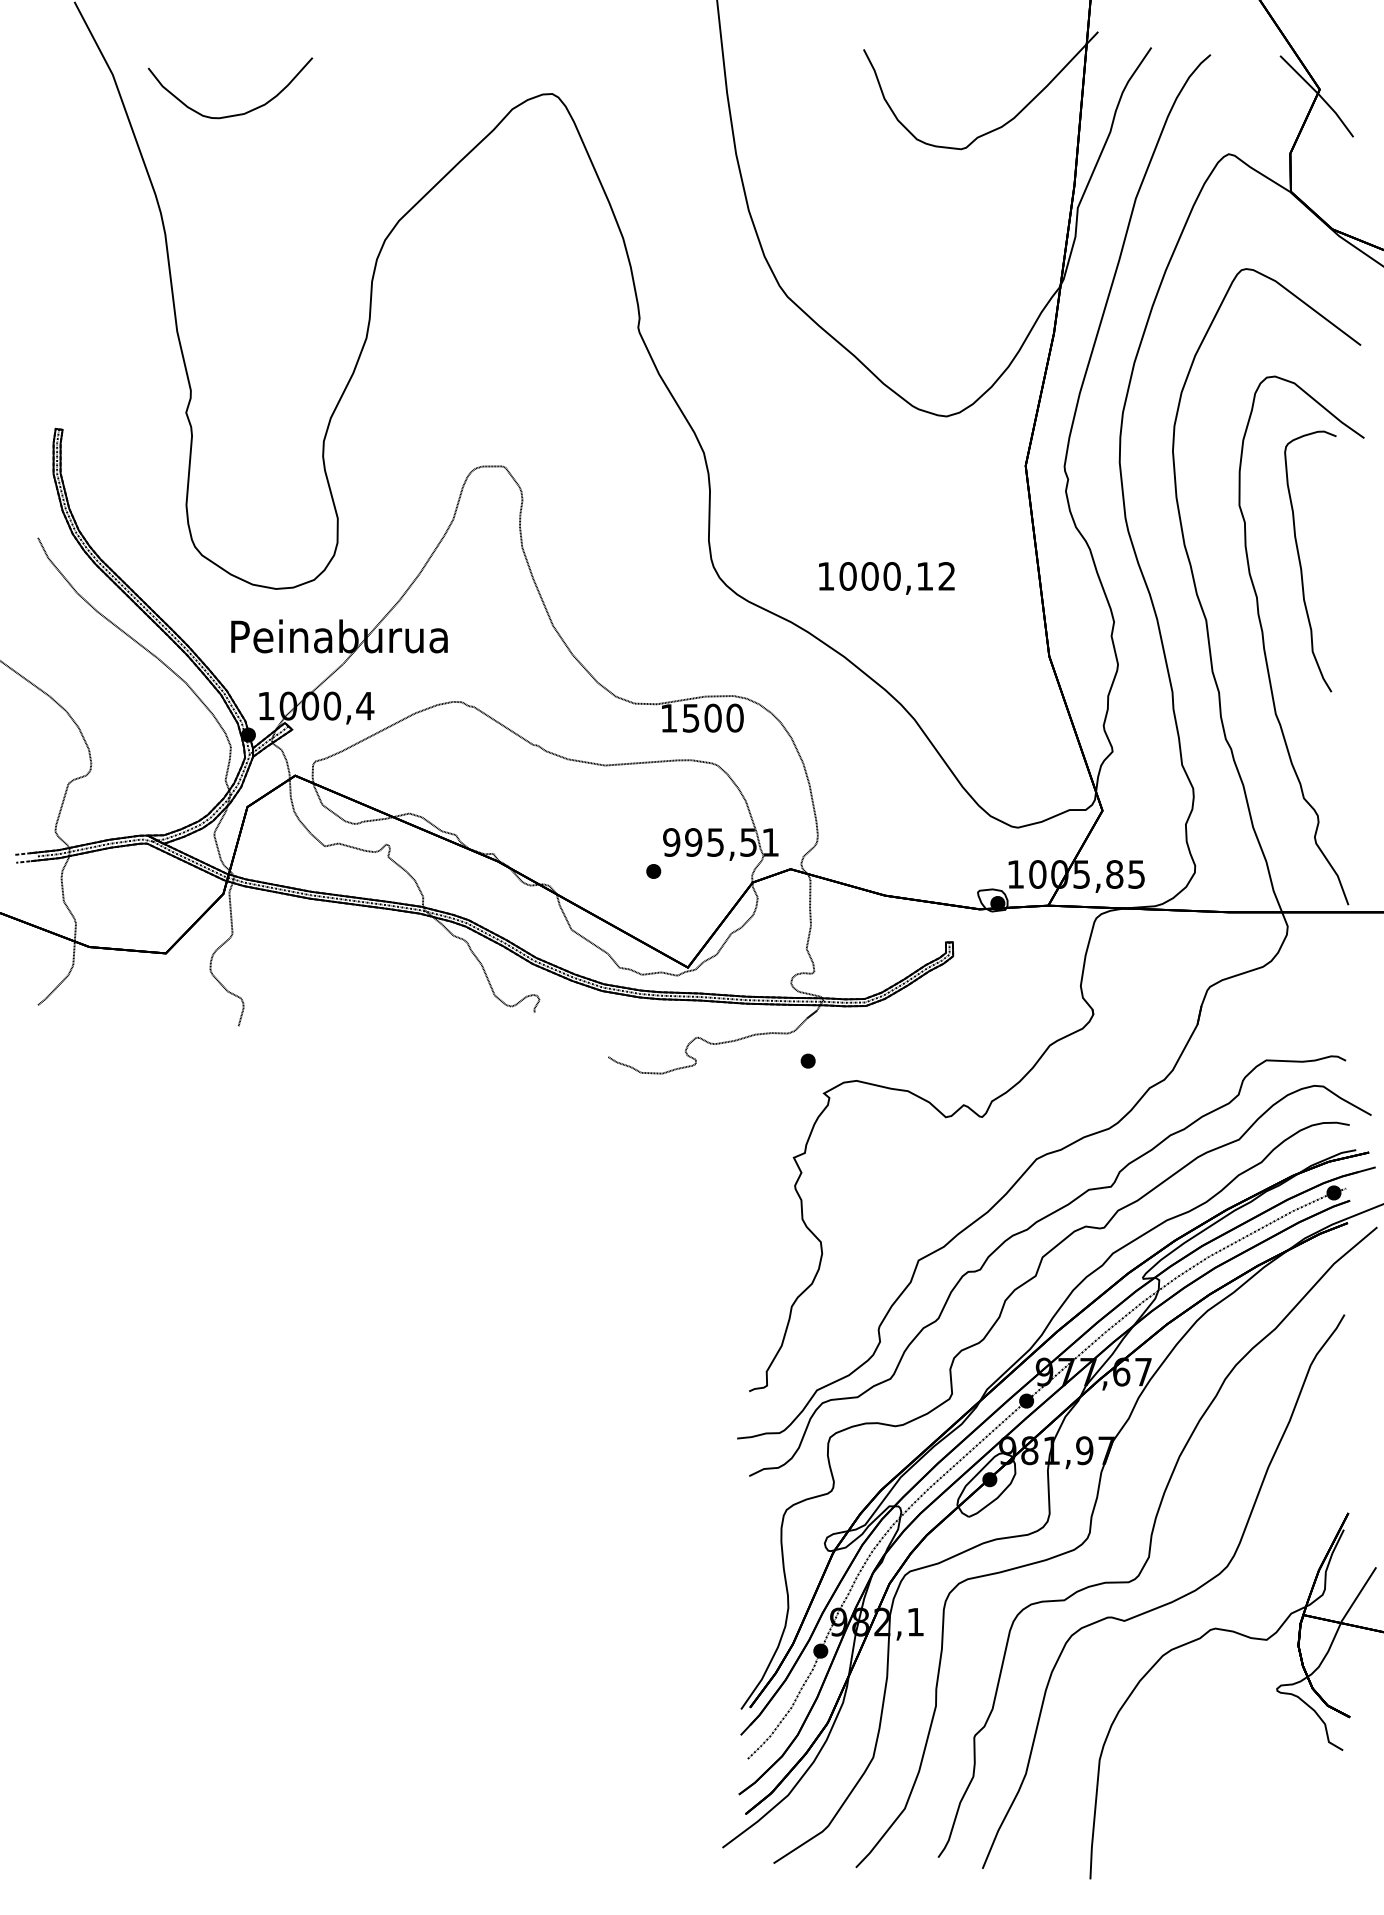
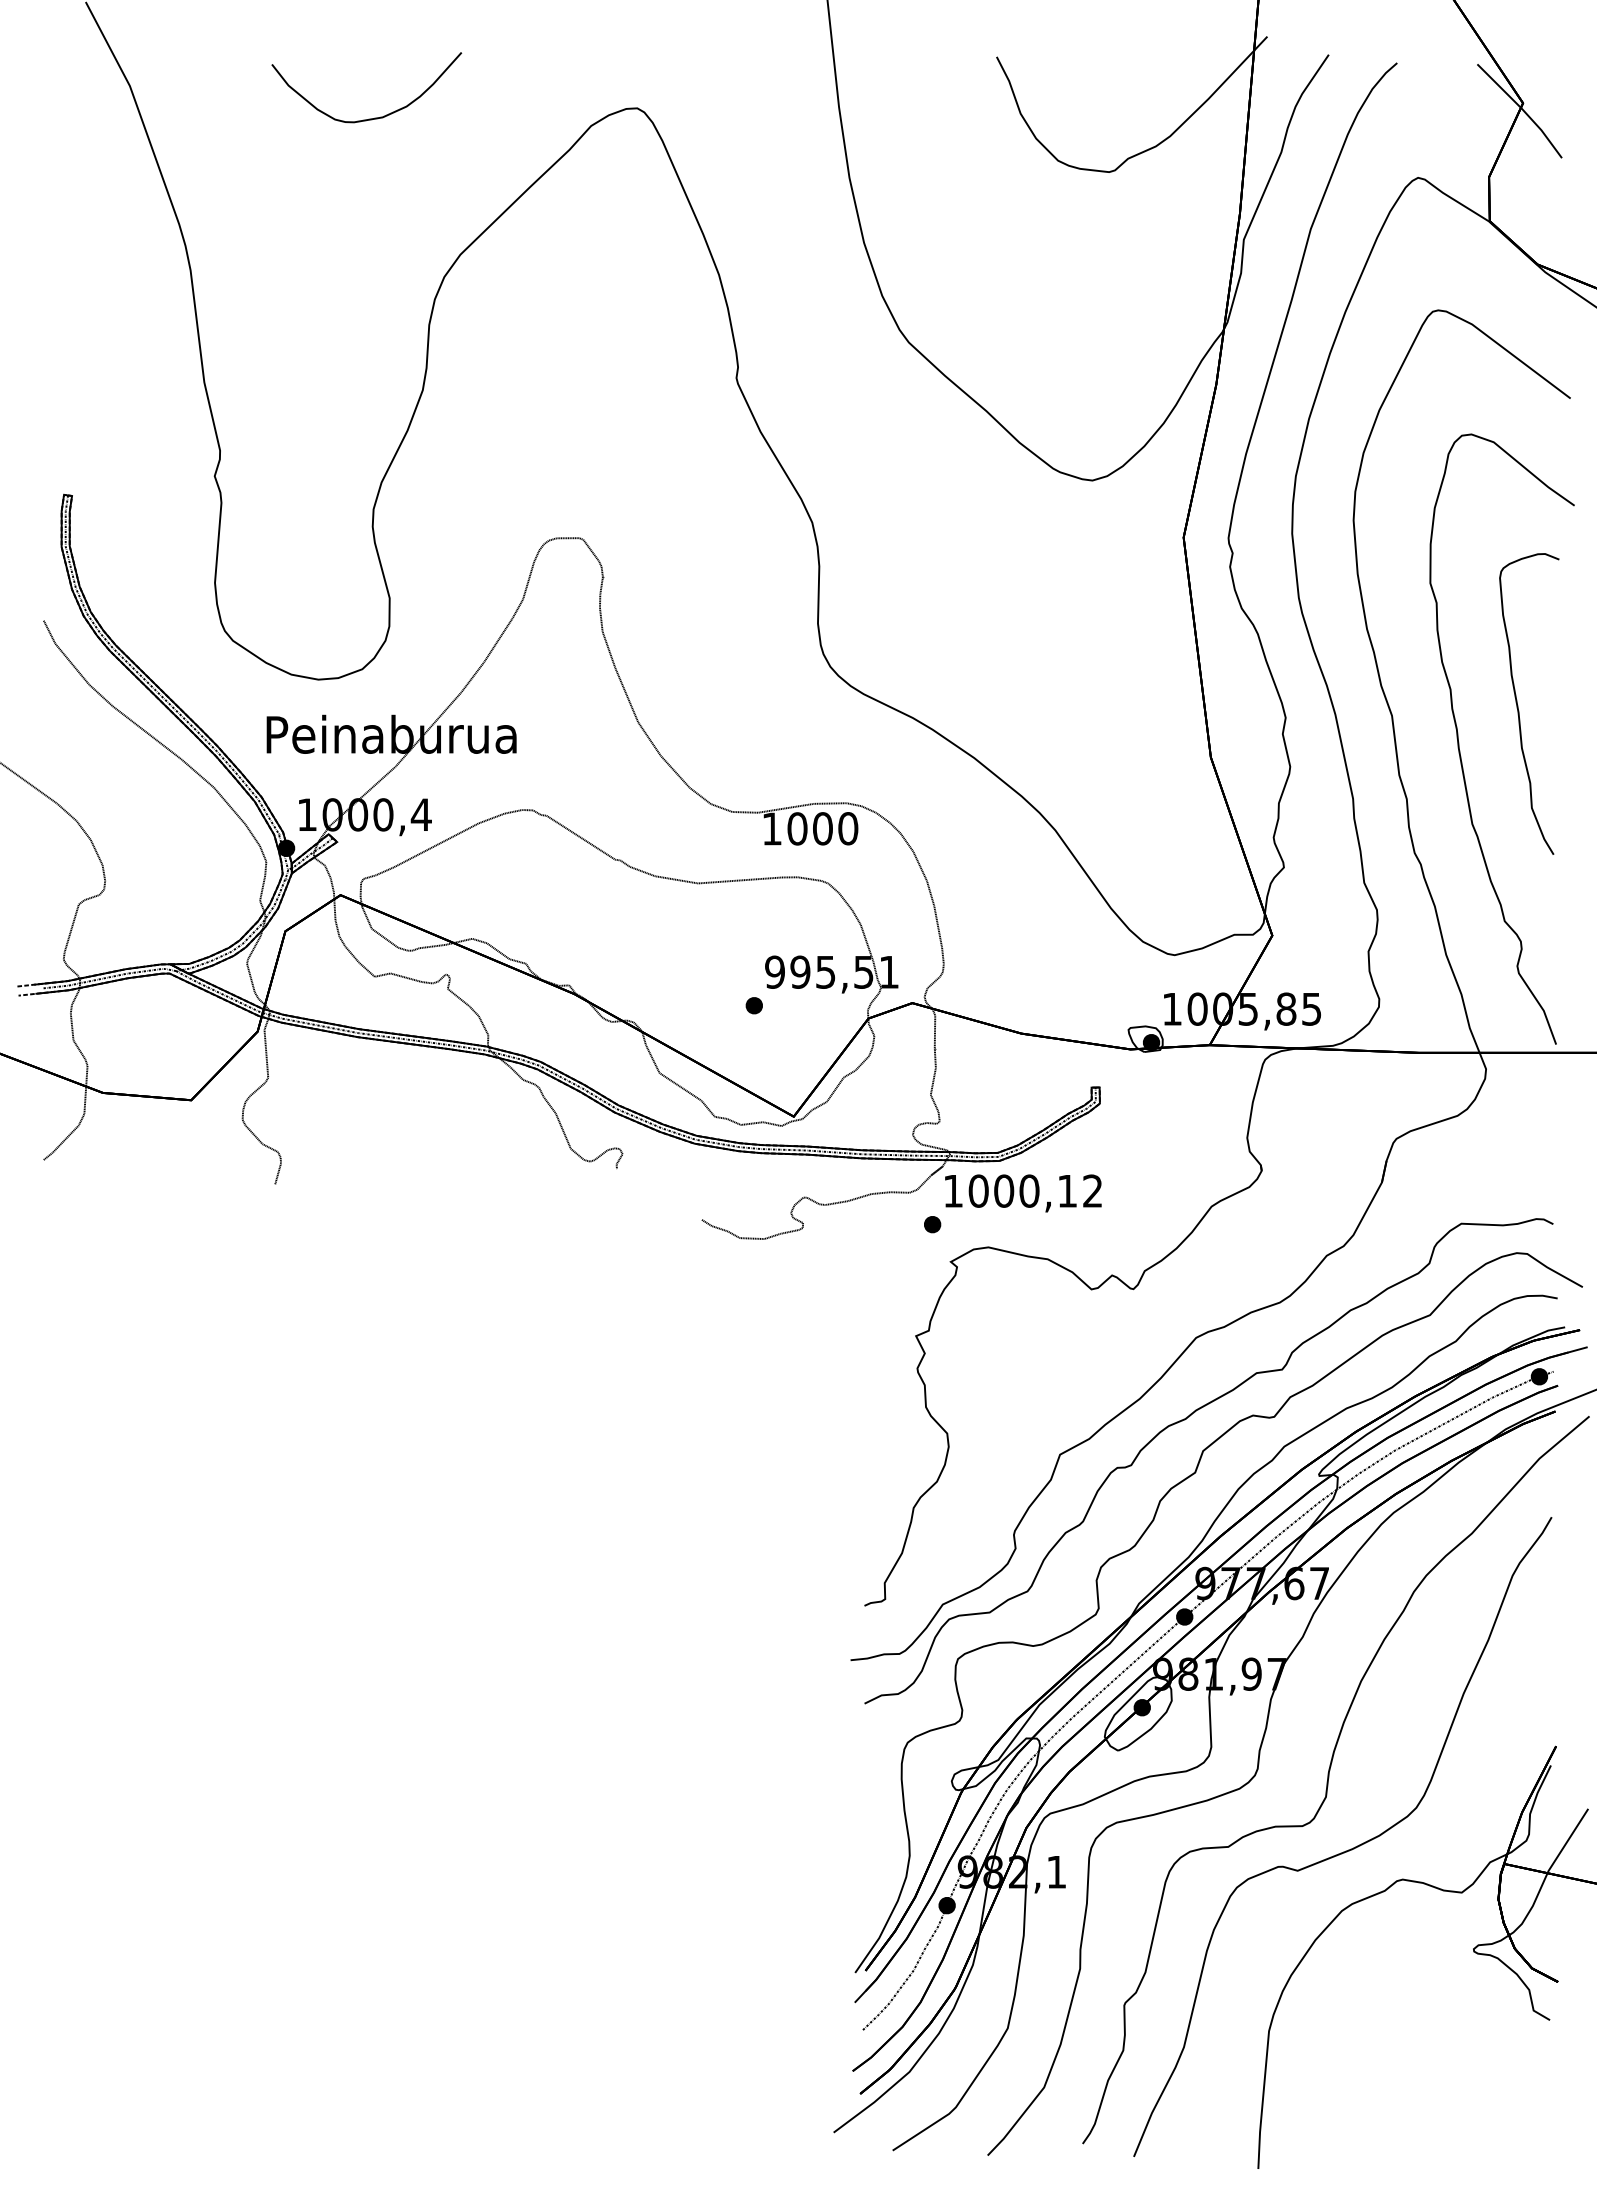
curve: (237, 114) -> (374, 117), moved
part: (1301, 562) -> (1518, 705), moved
text: (886, 578) -> (1023, 1193), moved
text: (691, 717) -> (797, 828), 1500 -> 1000

